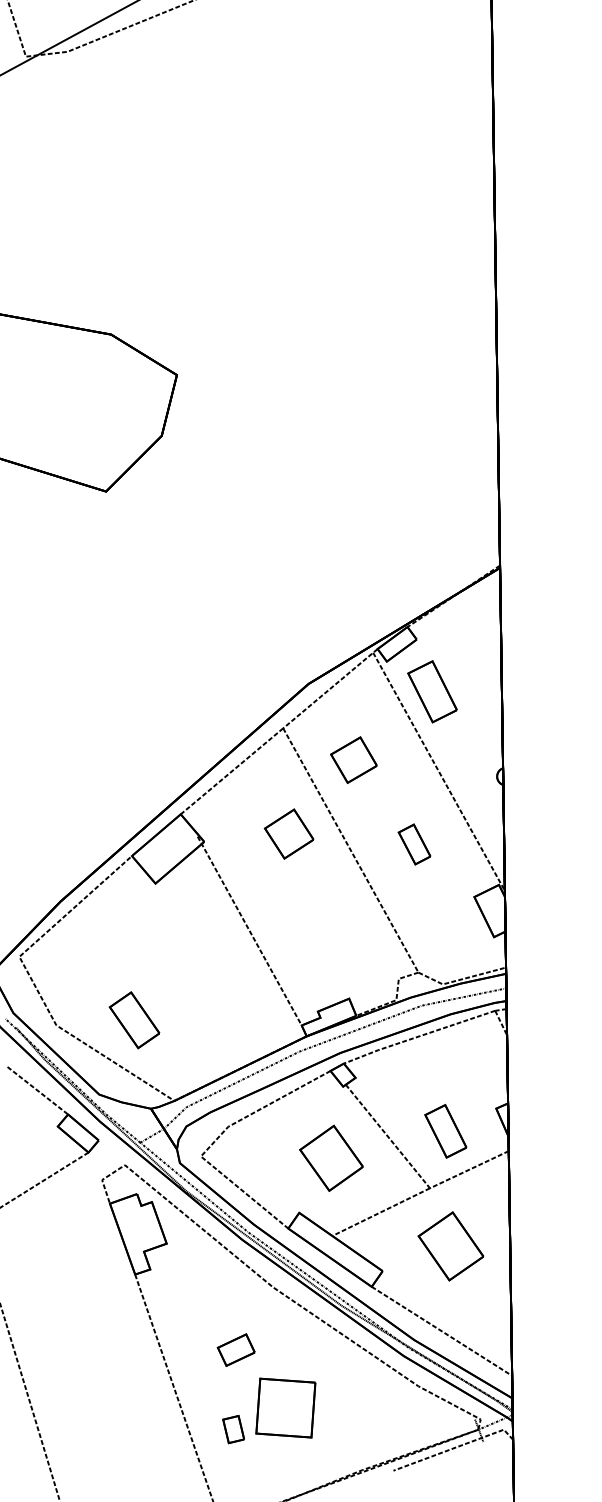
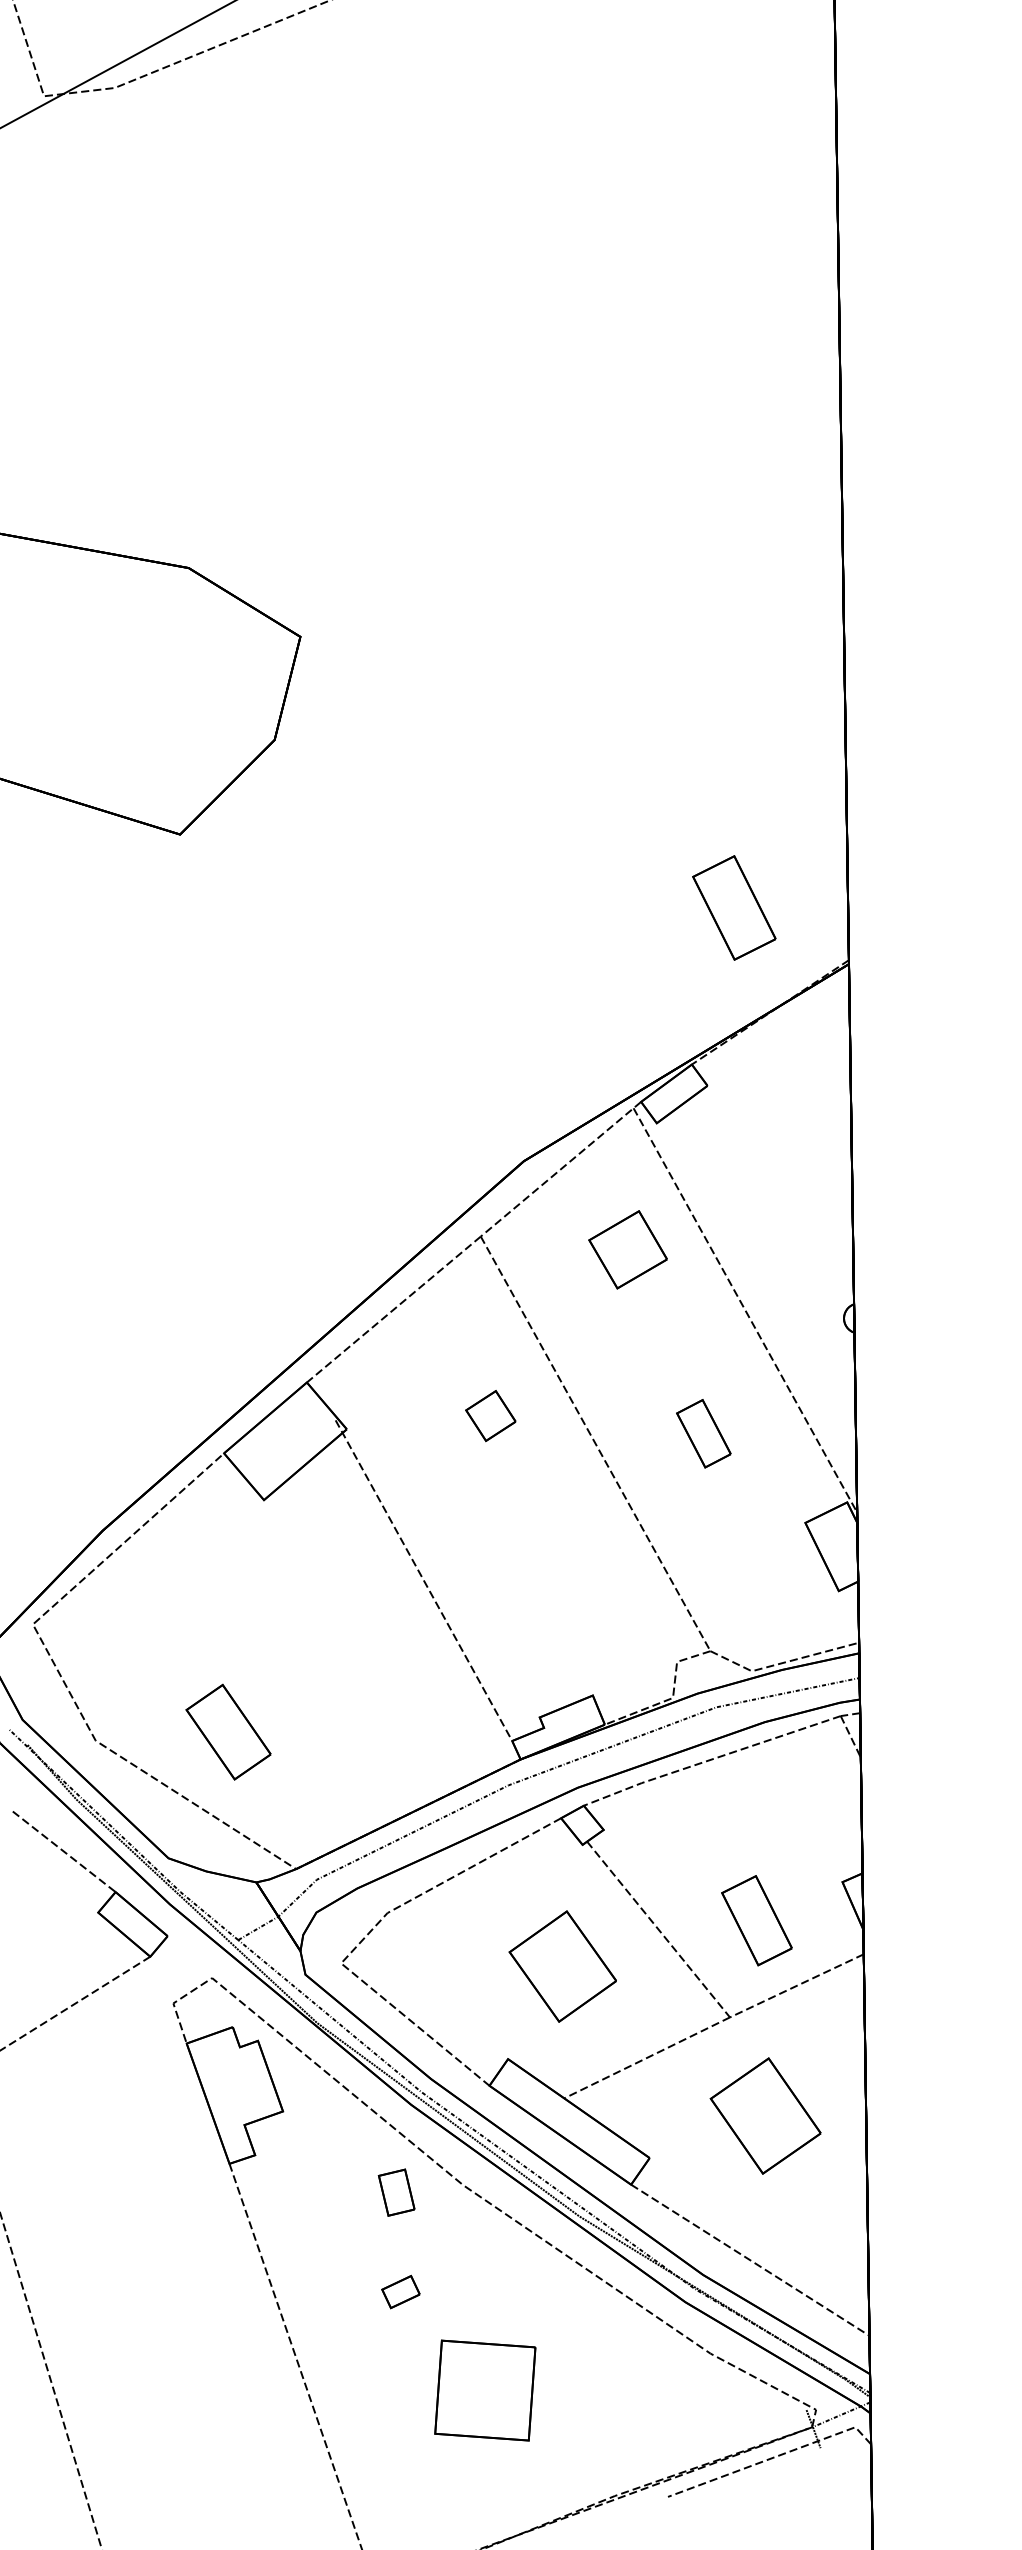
part: (432, 691) -> (734, 907), moved
part: (353, 759) -> (627, 1248), moved
part: (288, 833) -> (489, 1415), size x0.6
part: (235, 1349) -> (399, 2291), size x0.6
part: (233, 1429) -> (396, 2192), moved

